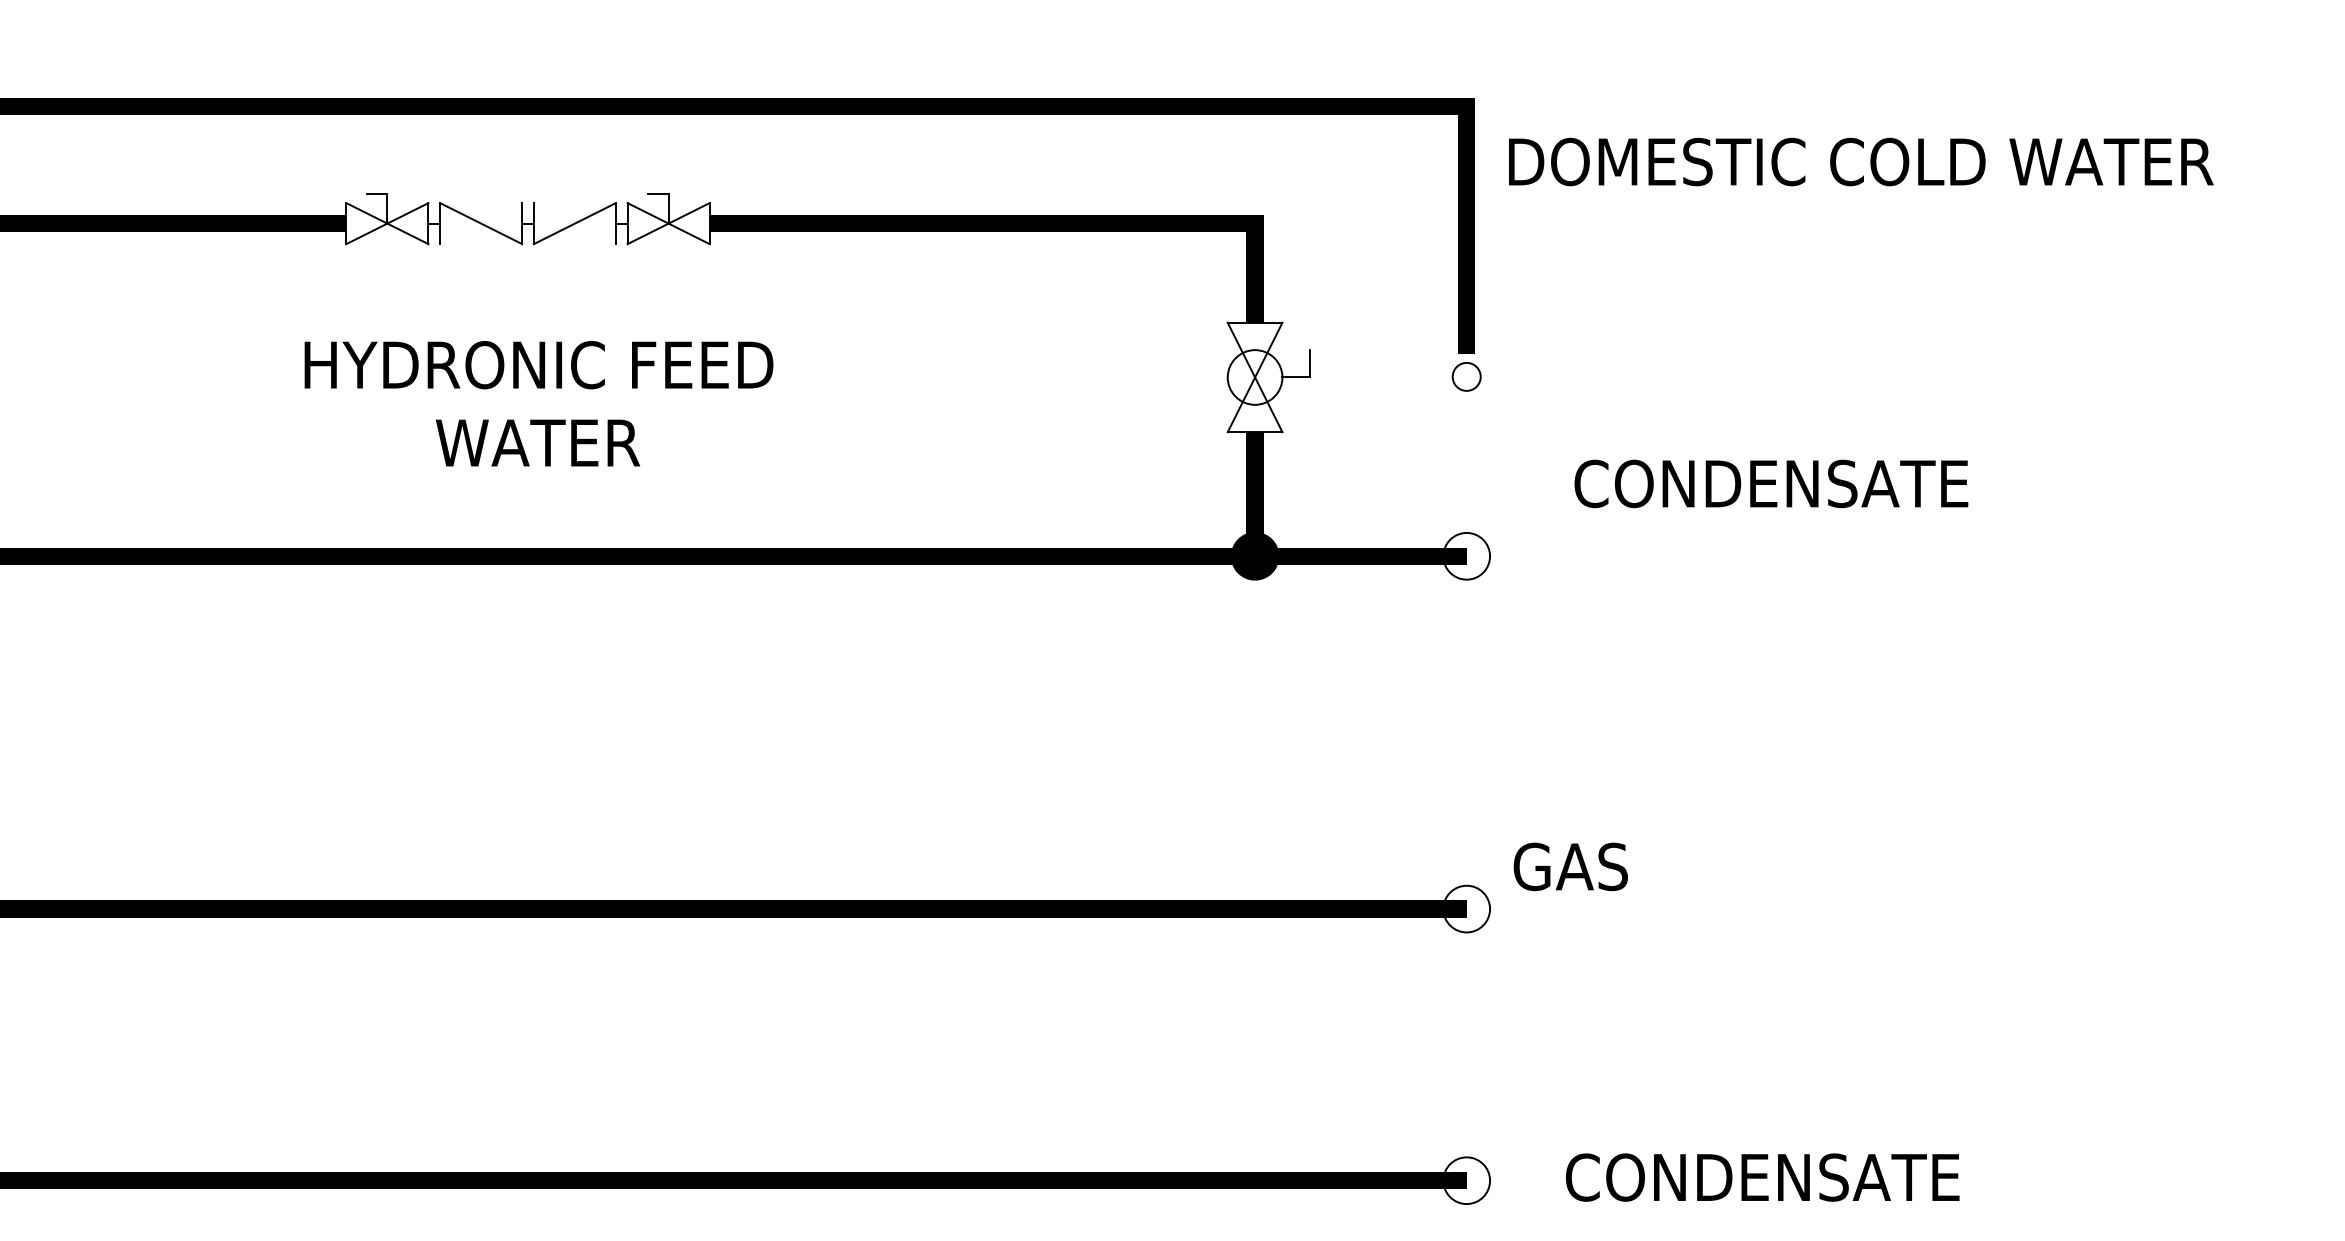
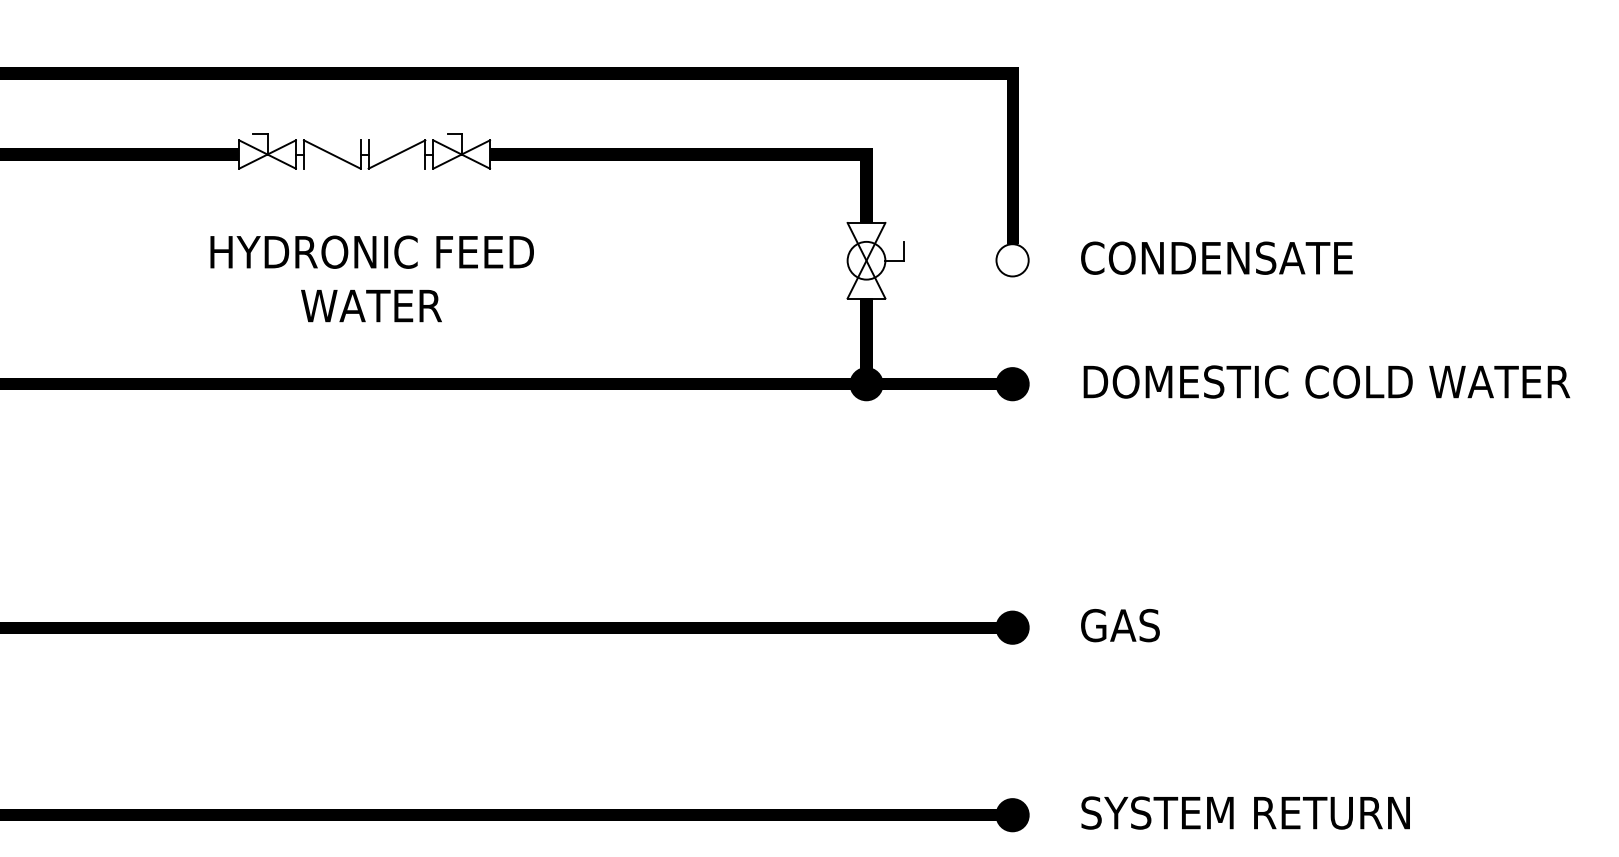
text: (1860, 161) -> (1326, 381), moved
circle: (1466, 377) -> (1012, 260), size x1.67
text: (1770, 482) -> (1216, 257), moved
fill: (1466, 556) -> (1012, 384), added
text: (1570, 866) -> (1120, 625), moved
fill: (1466, 908) -> (1012, 627), added
text: (1804, 1176) -> (1245, 812), CONDENSATE -> SYSTEM RETURN
fill: (1466, 1181) -> (1012, 815), added

